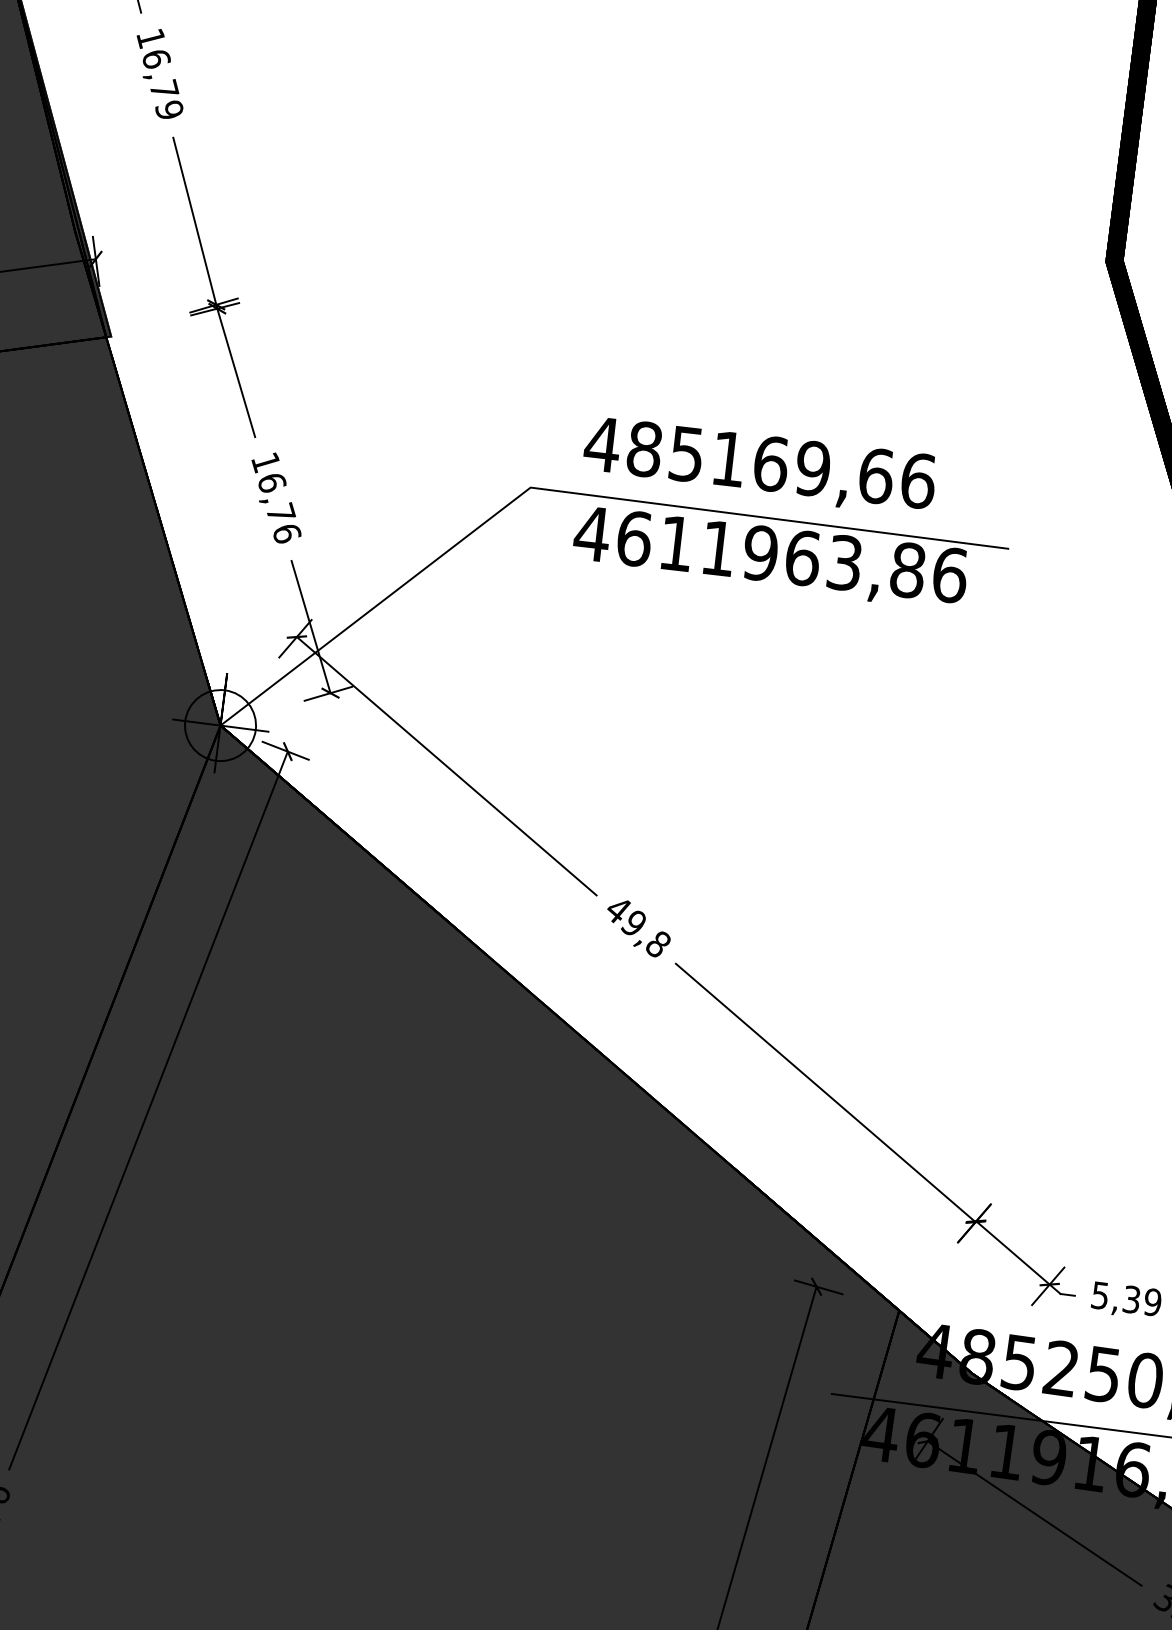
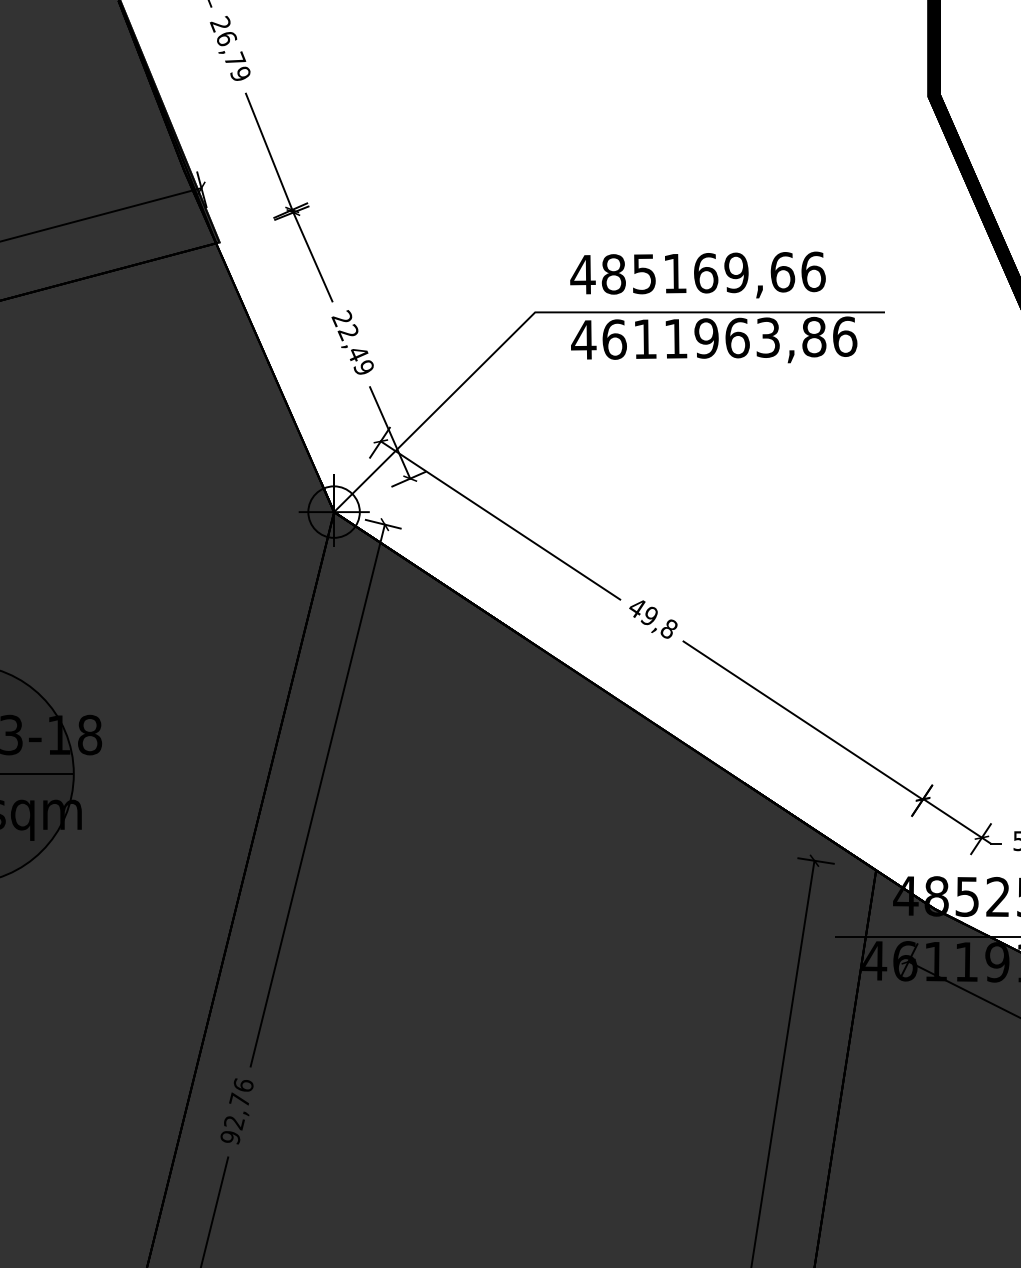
text: (149, 38) -> (219, 24), 16,79 -> 26,79
text: (275, 496) -> (352, 342), 16,76 -> 22,49

